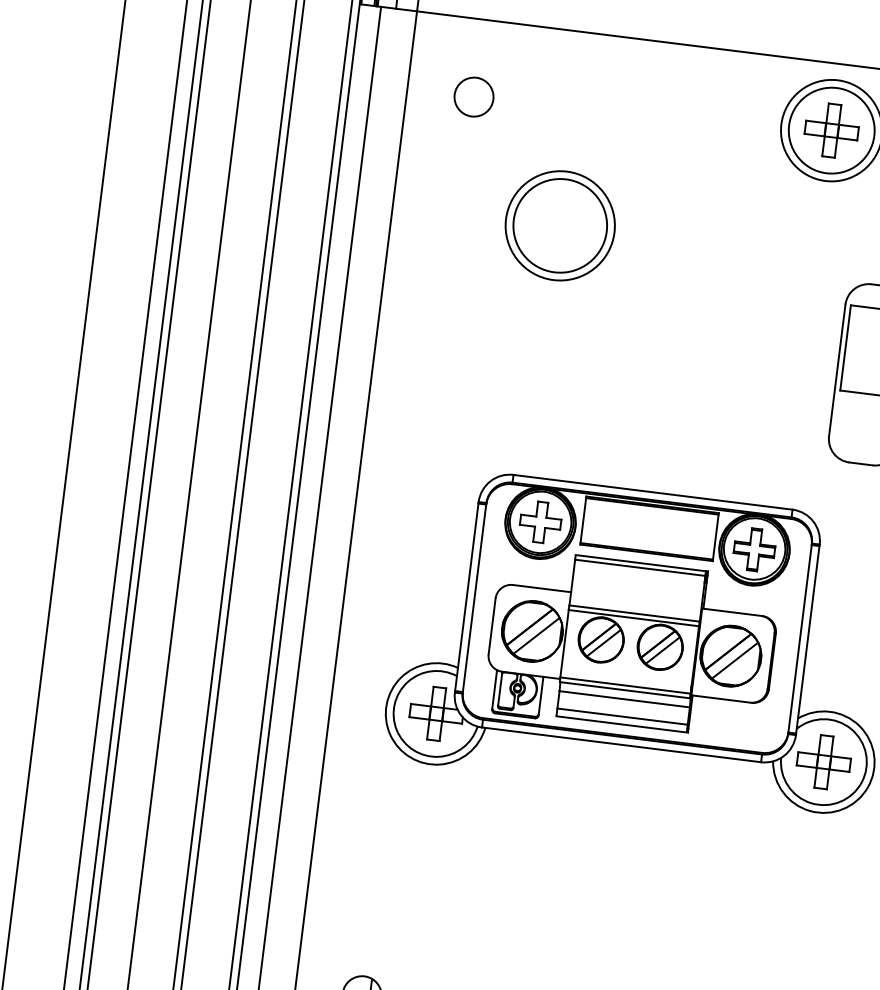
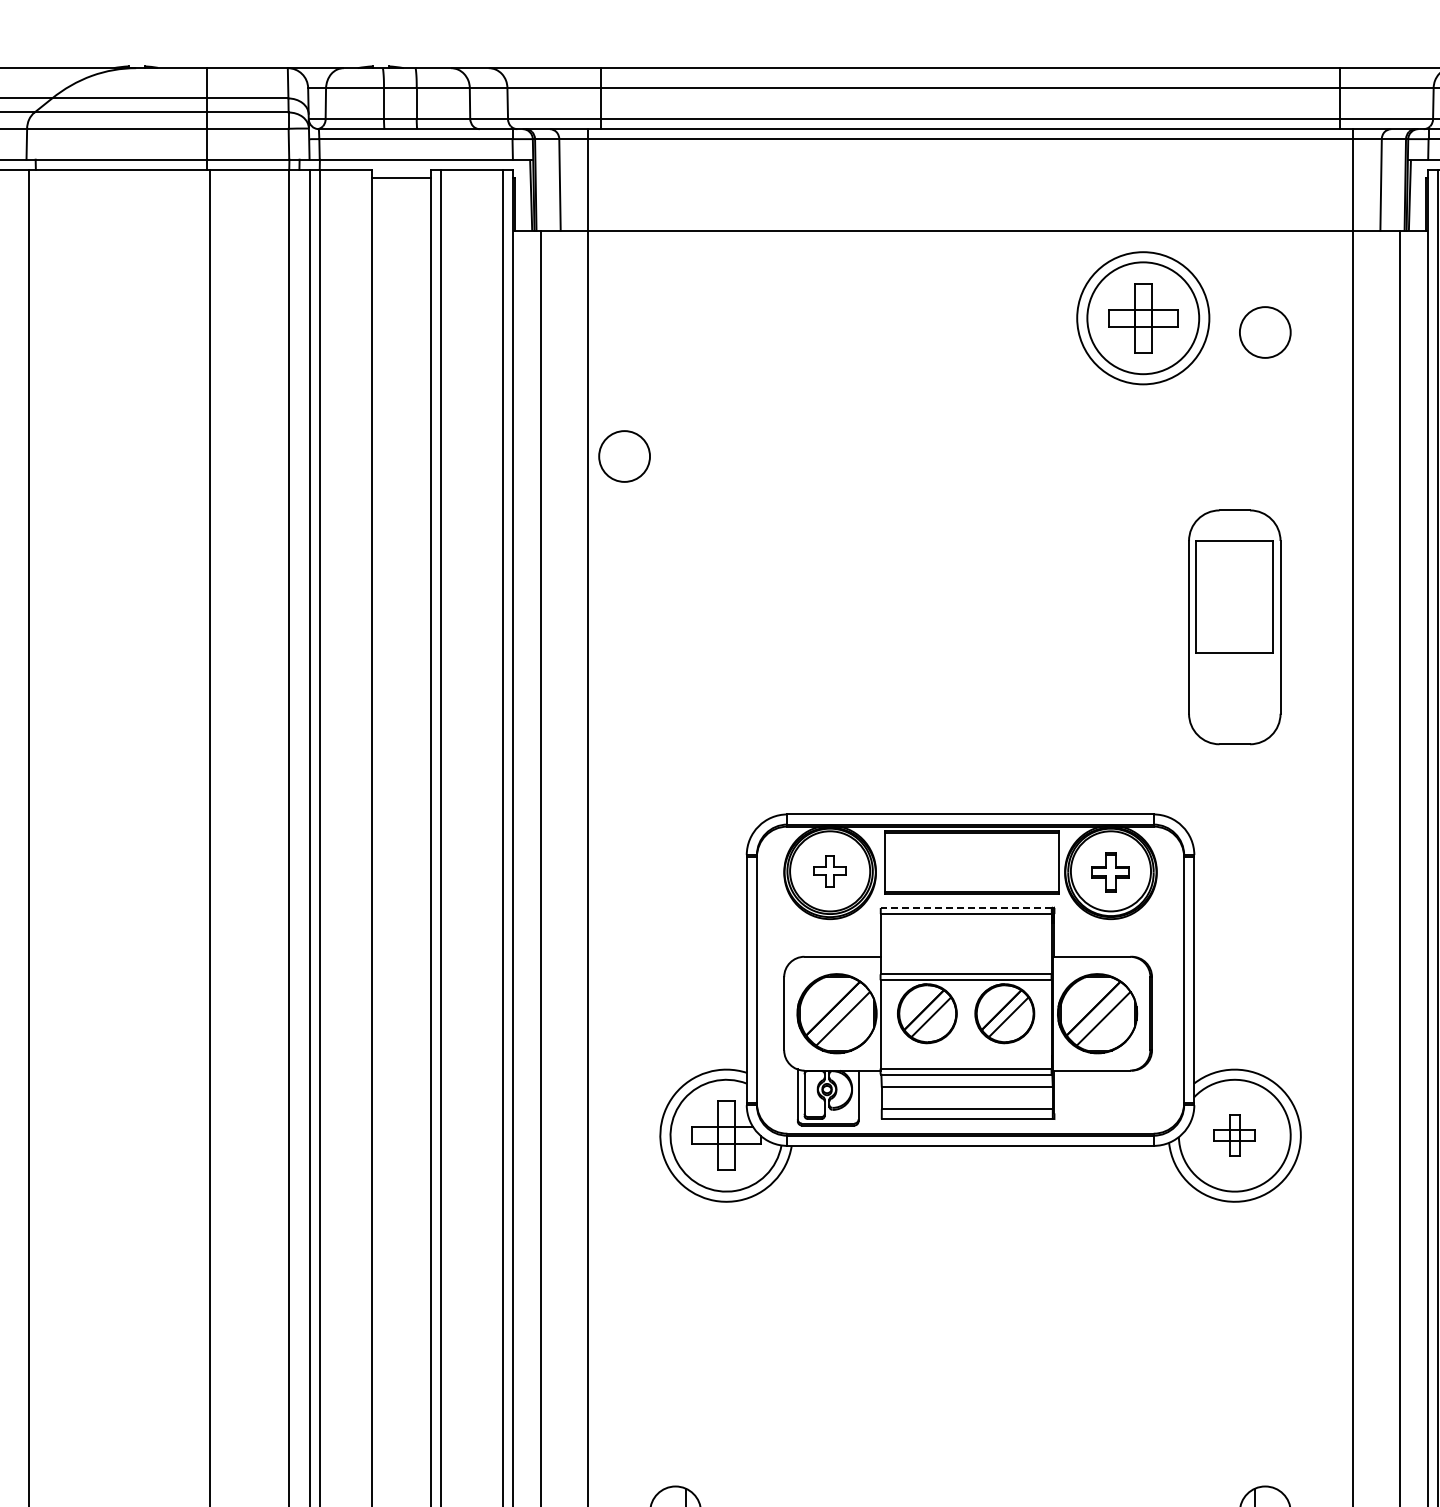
circle: (473, 97) -> (624, 456), moved
part: (560, 226) -> (807, 485), removed
part: (540, 522) -> (830, 871), size x0.6
part: (754, 549) -> (1110, 872), size x0.7
line: (641, 562) -> (966, 907), solid -> dashed
part: (823, 761) -> (1234, 1135), size x0.6

